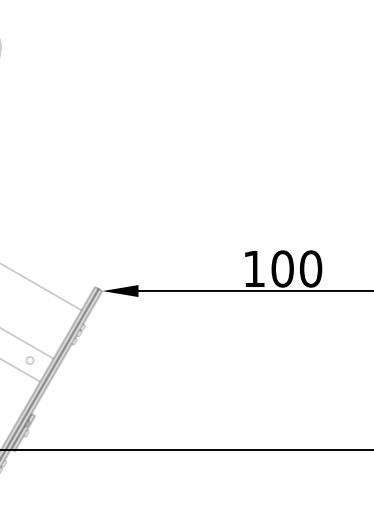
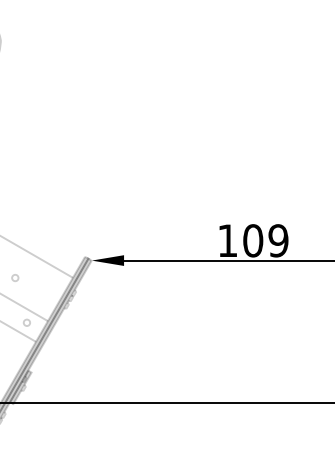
text: (310, 268) -> (278, 240), 100 -> 109
circle: (16, 310) -> (14, 277), added

